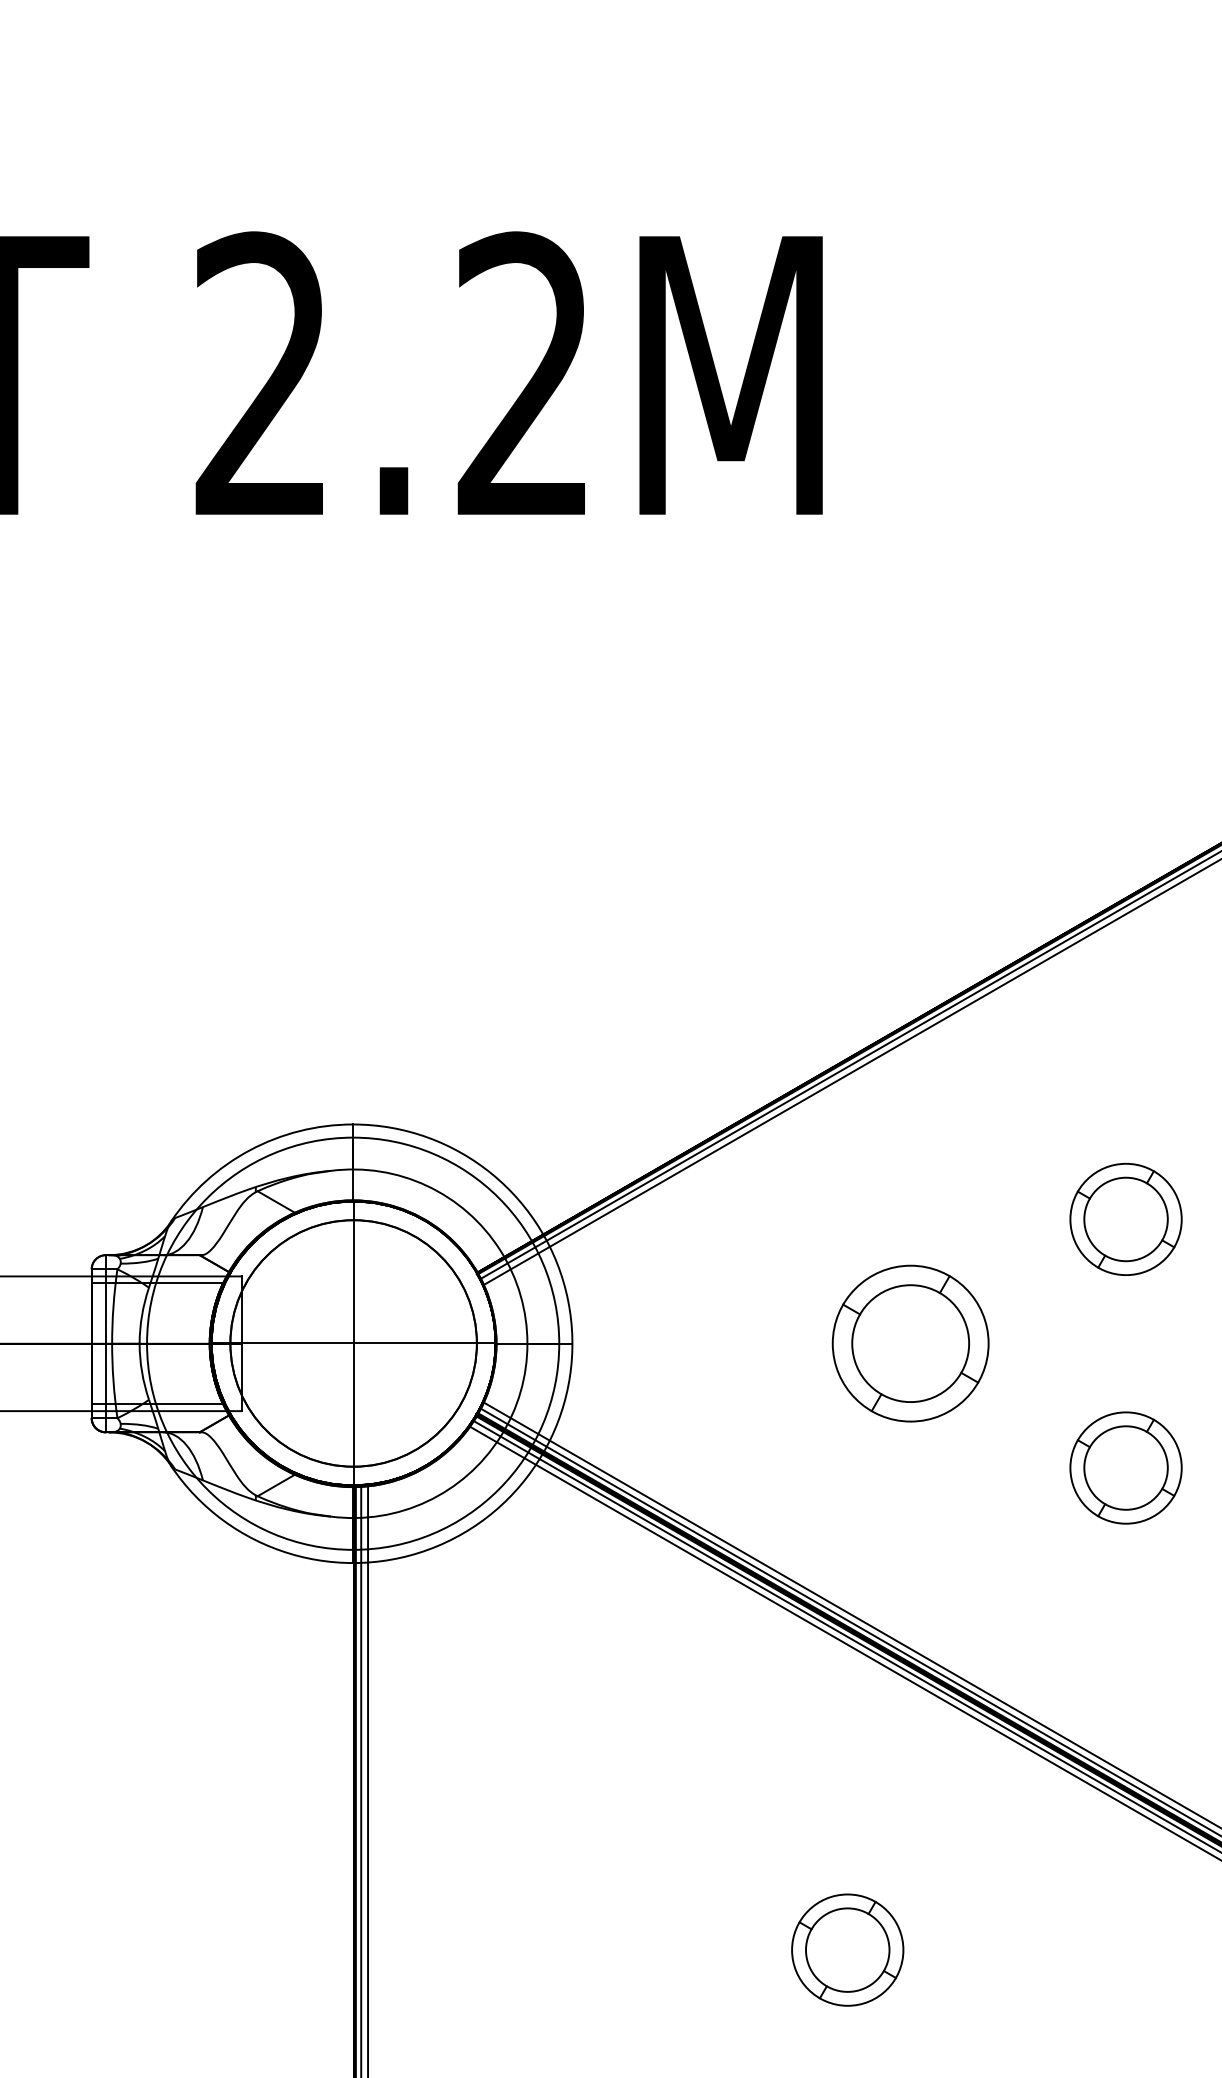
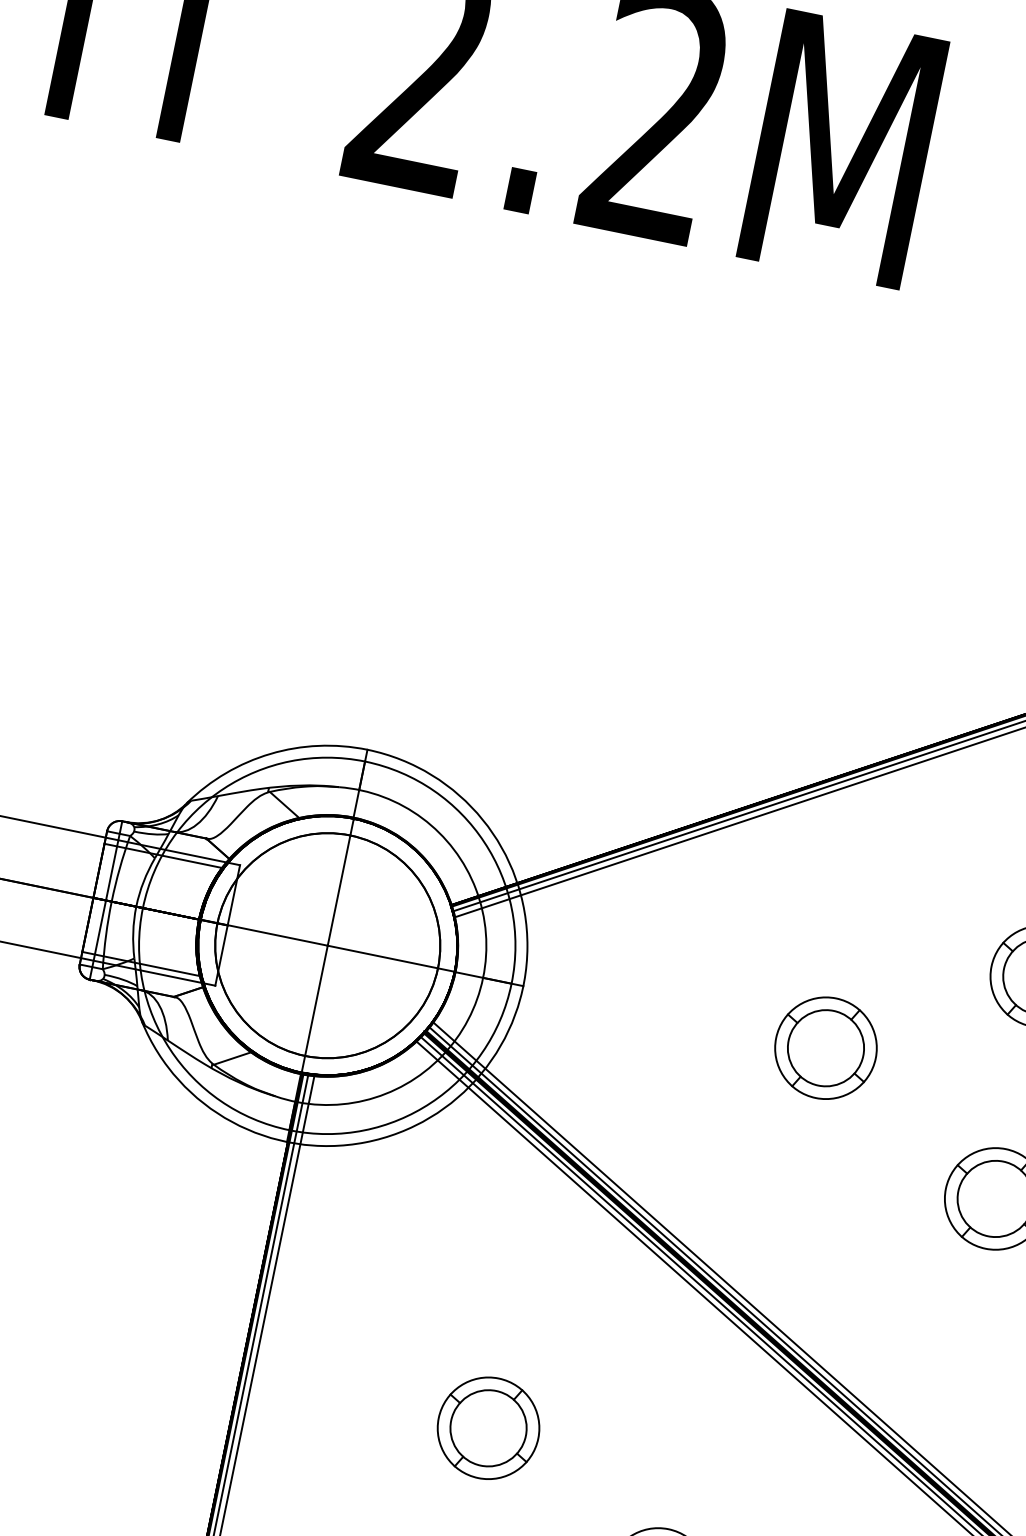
part: (910, 1343) -> (825, 1047), size x0.71
part: (631, 1825) -> (487, 1427), added

